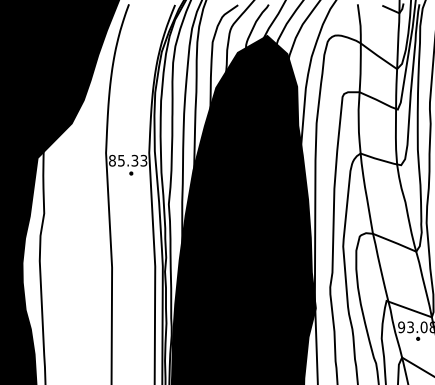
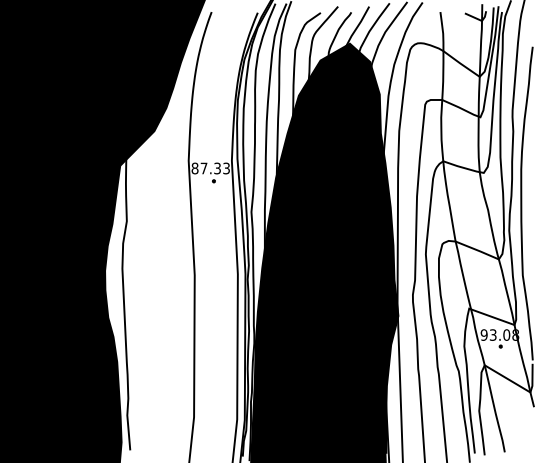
text: (120, 160) -> (203, 168), 85.33 -> 87.33

